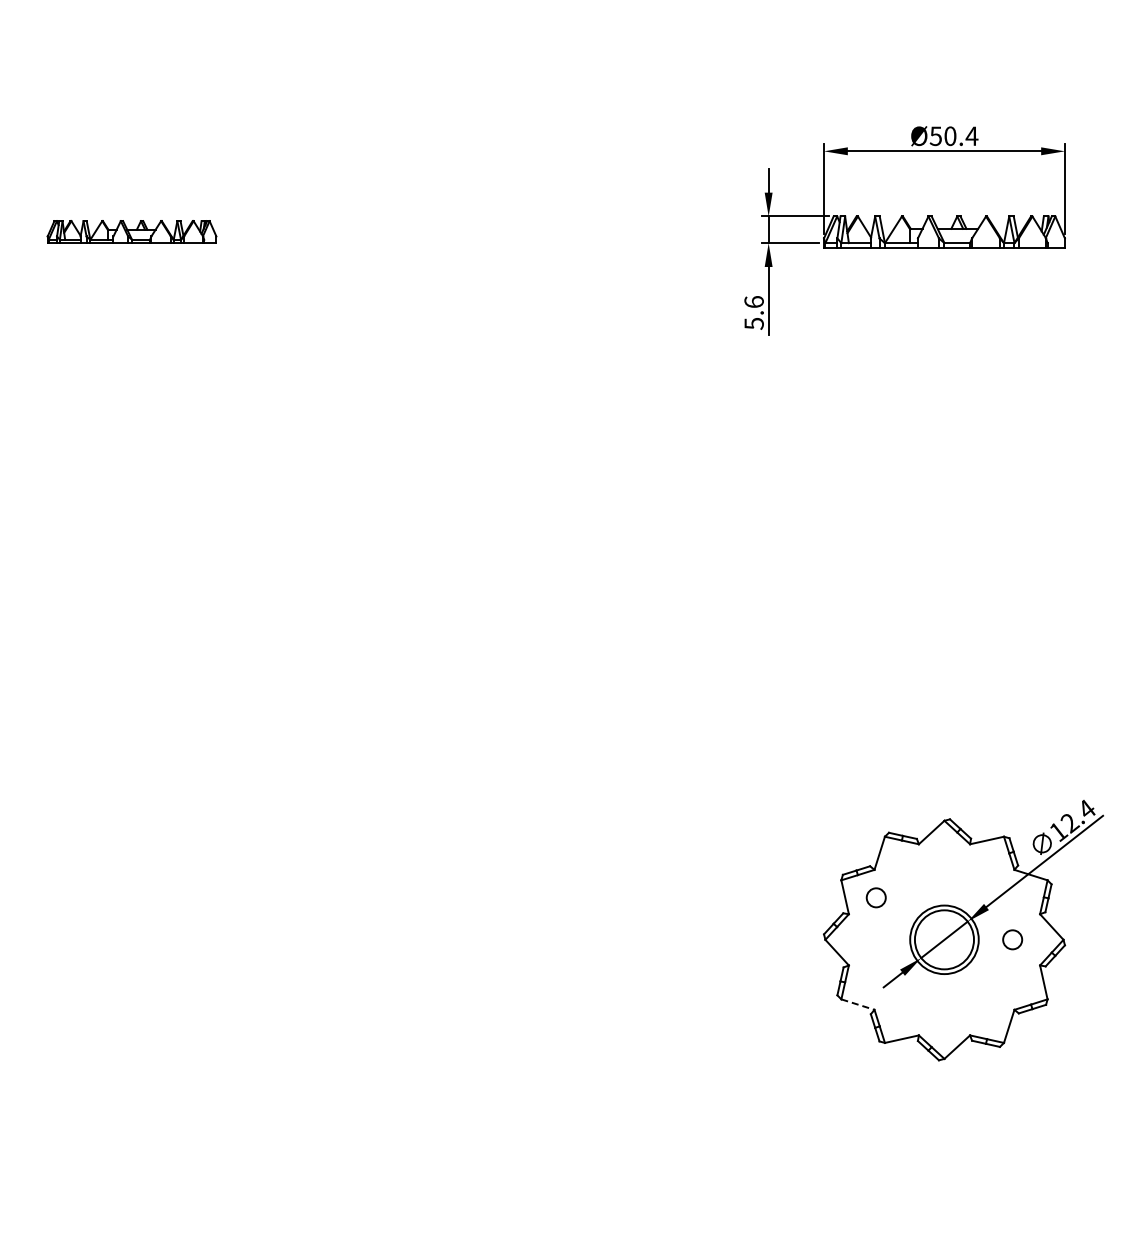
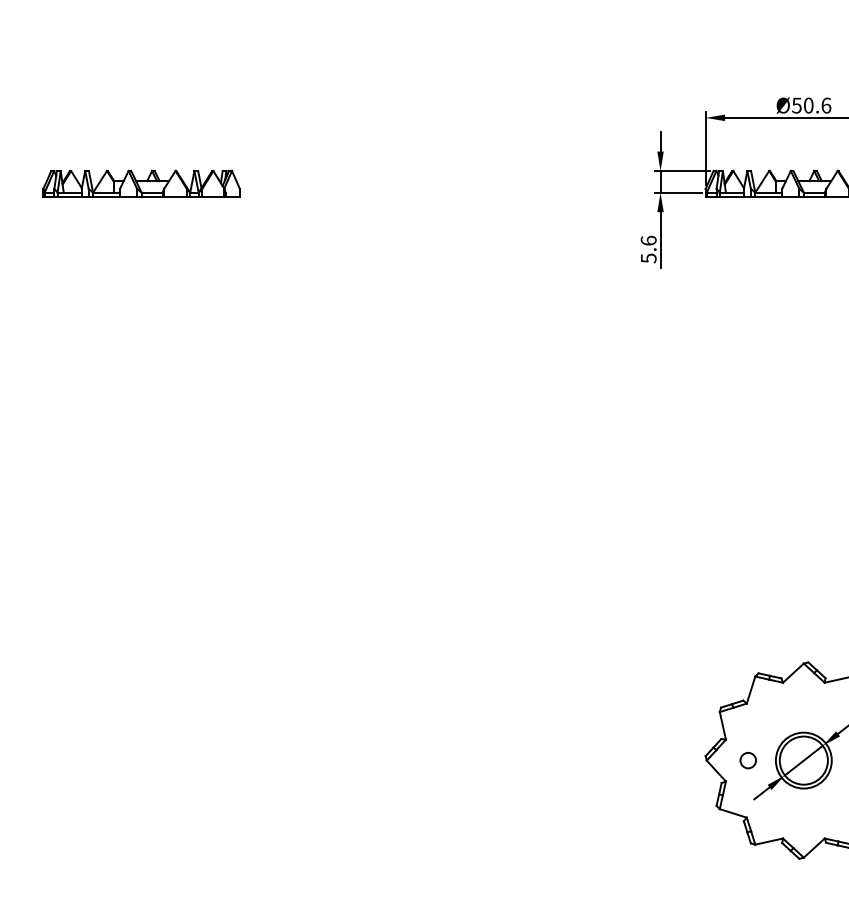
text: (971, 136) -> (825, 105), Ø50.4 -> Ø50.6
part: (131, 231) -> (141, 183), size x1.43
circle: (875, 897) -> (747, 760), moved
line: (858, 1004) -> (733, 813), dashed -> solid

